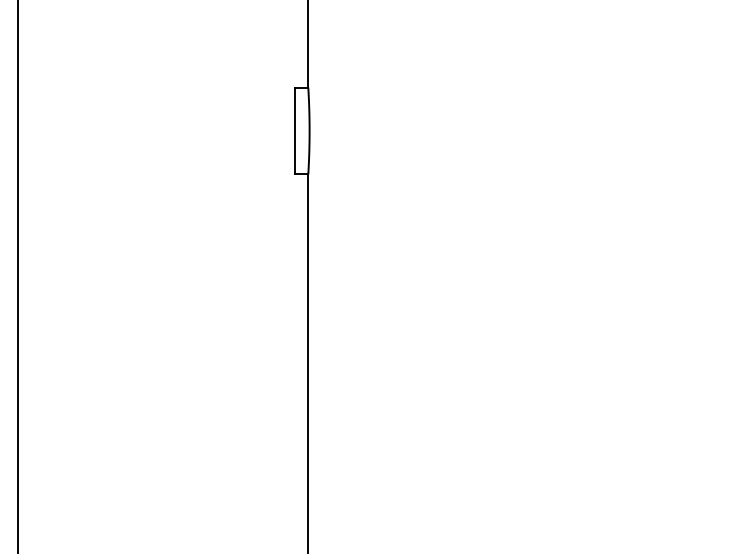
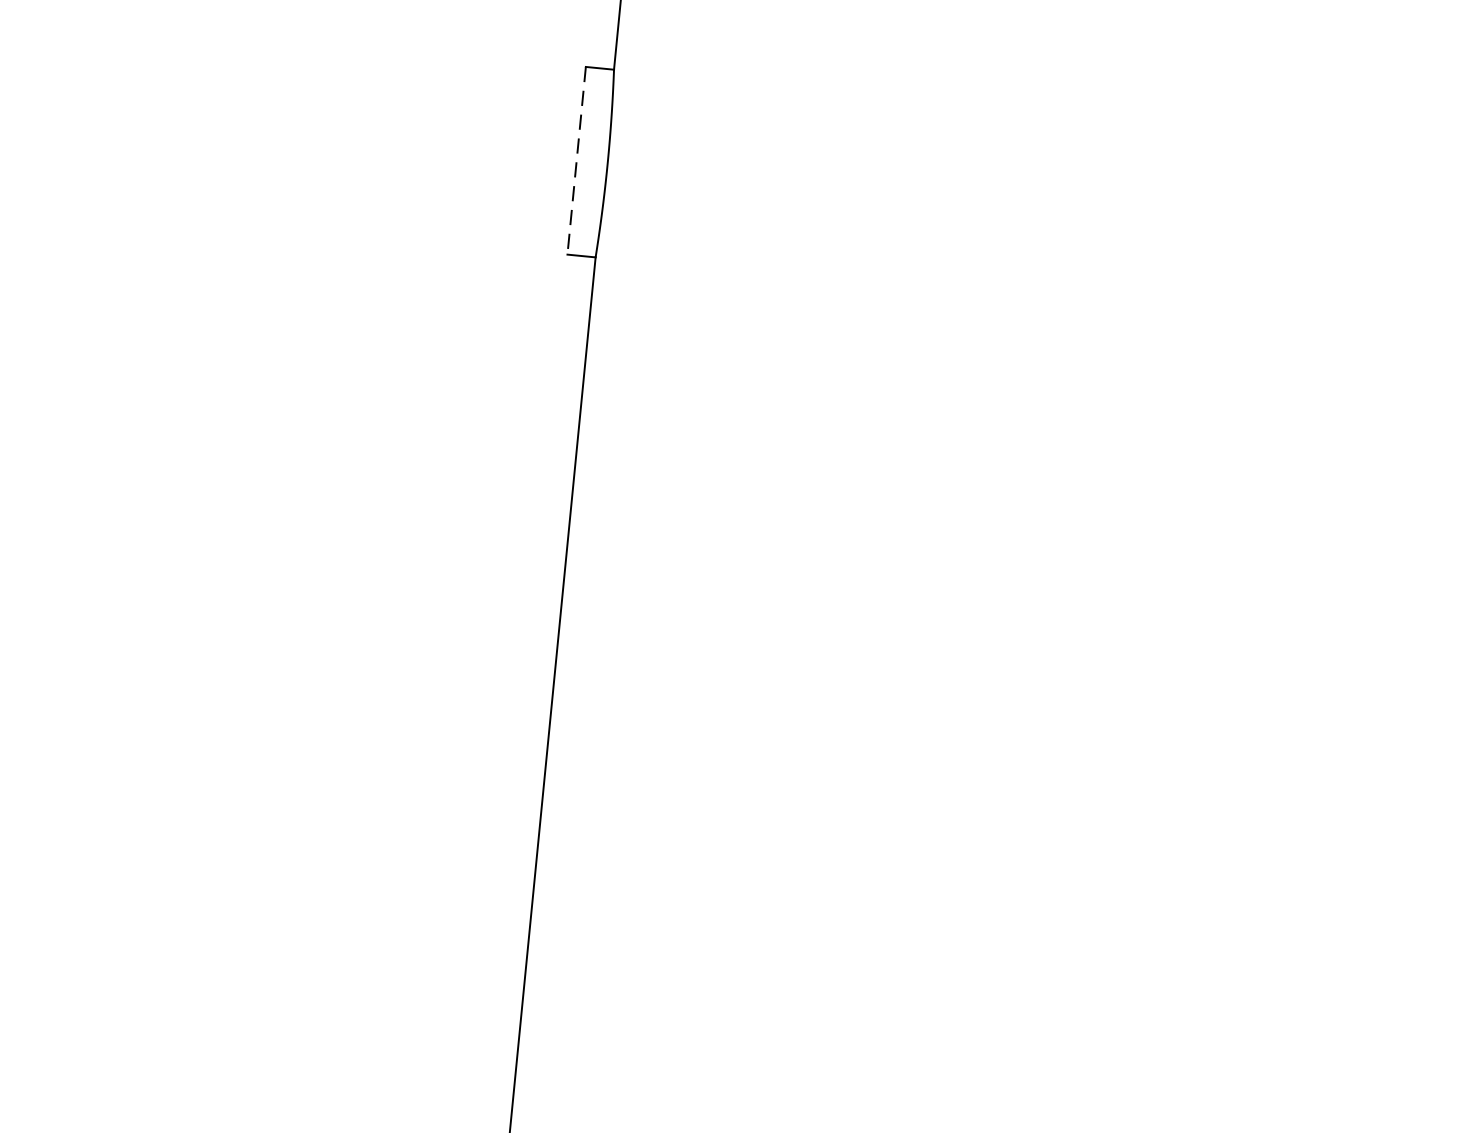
line: (295, 131) -> (577, 161), solid -> dashed

